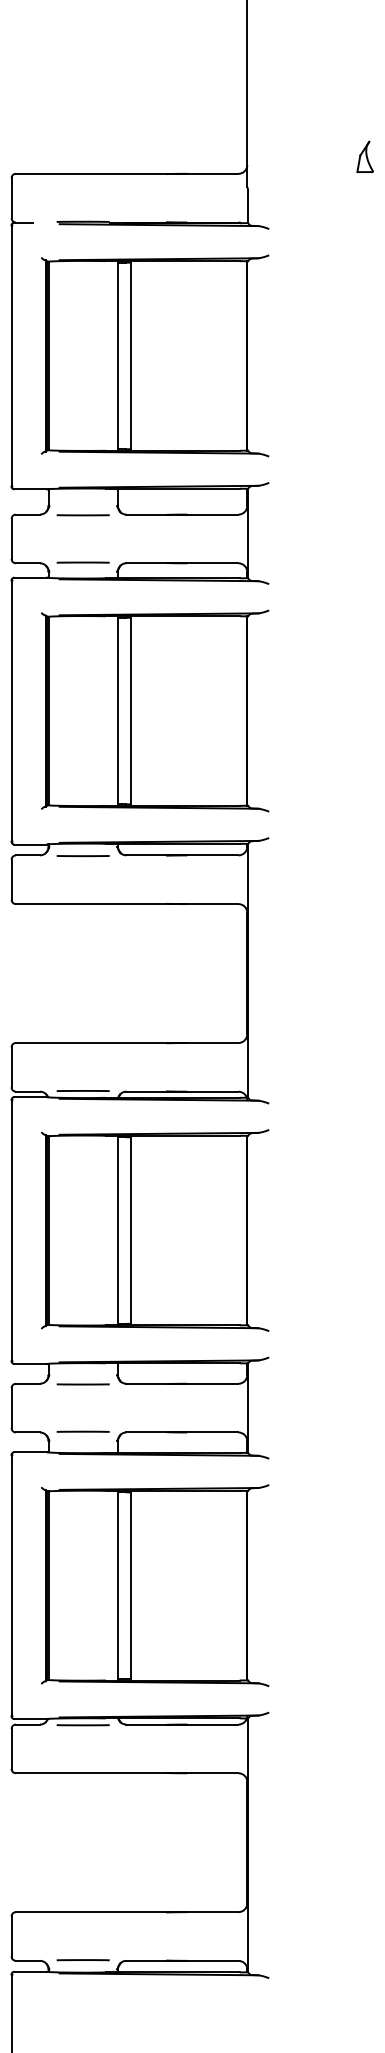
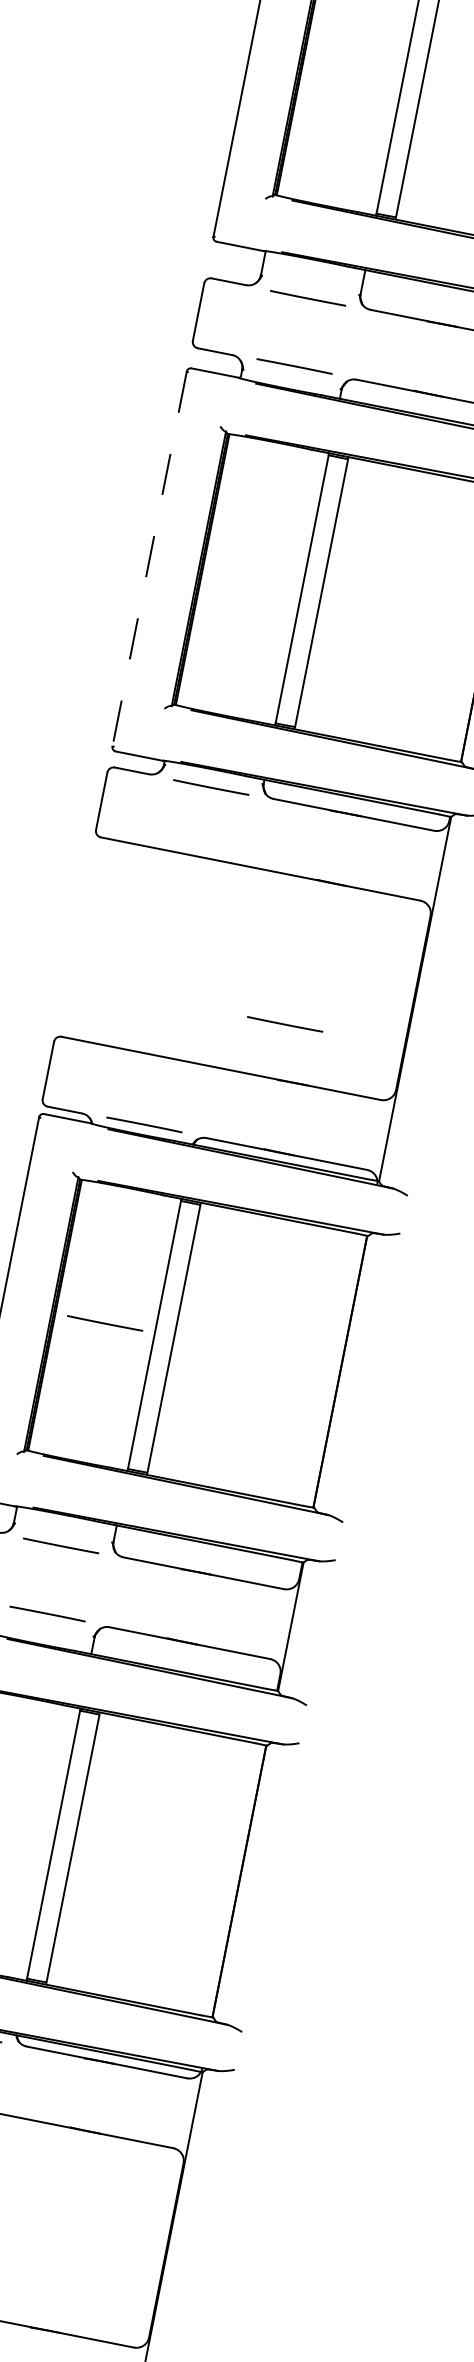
line: (11, 711) -> (149, 559), solid -> dashed
line: (163, 1005) -> (283, 1024), added
line: (82, 1229) -> (104, 1323), added

